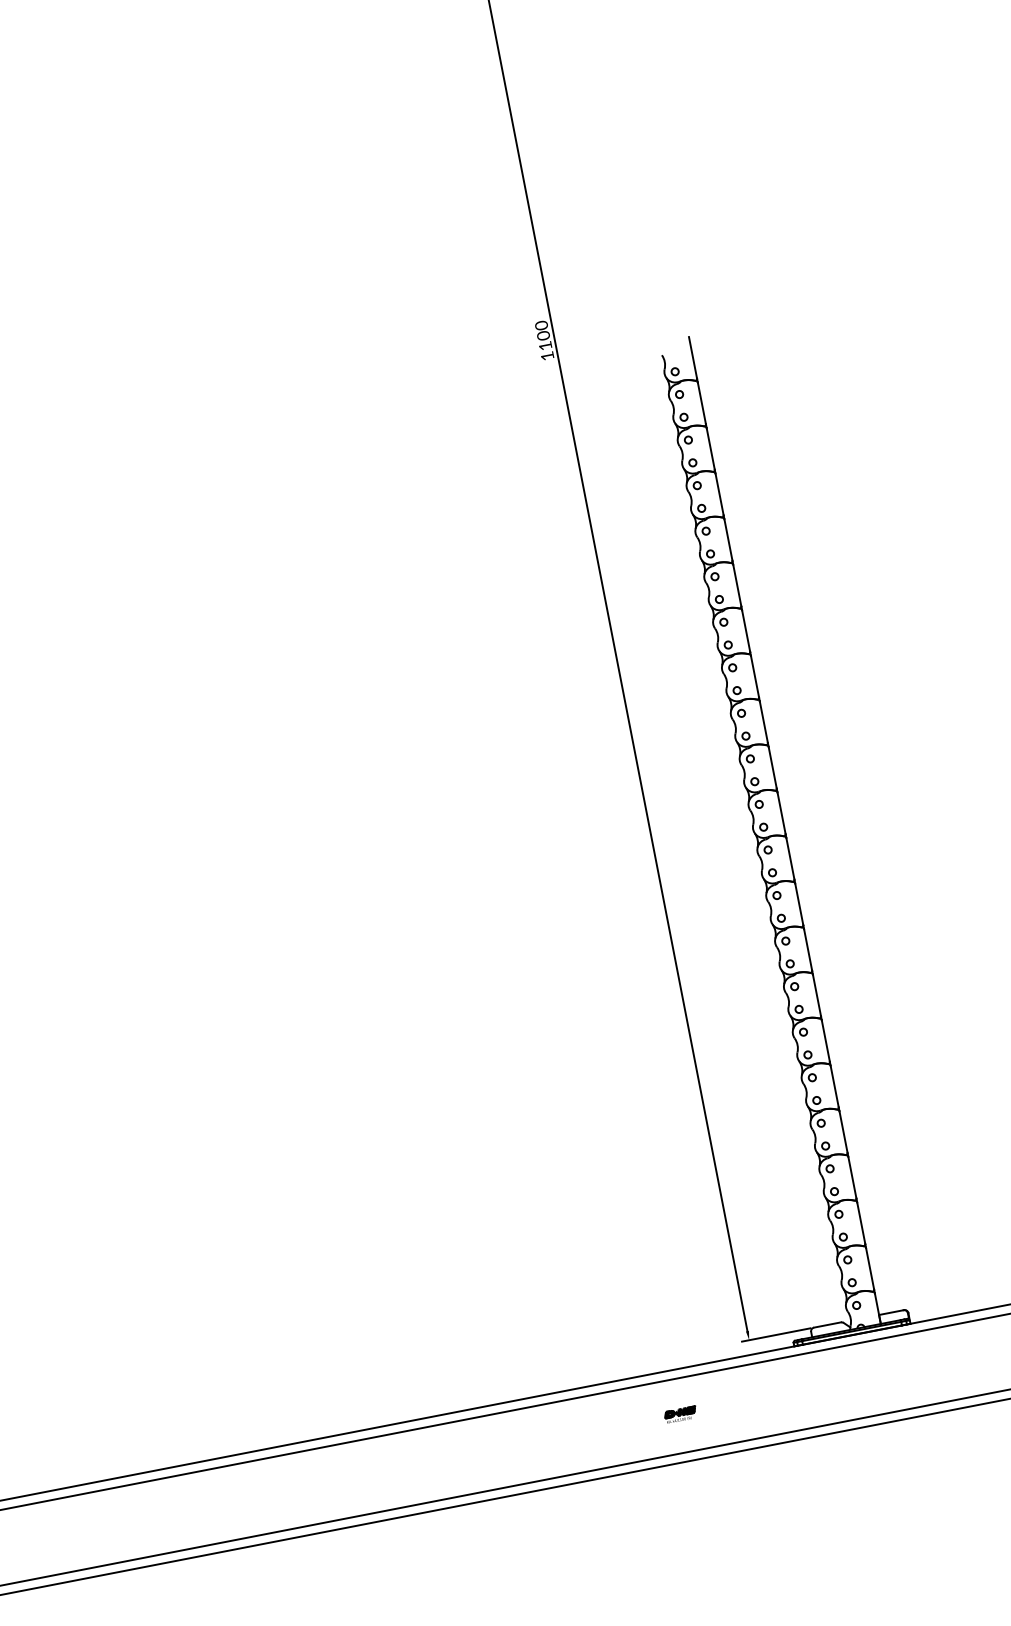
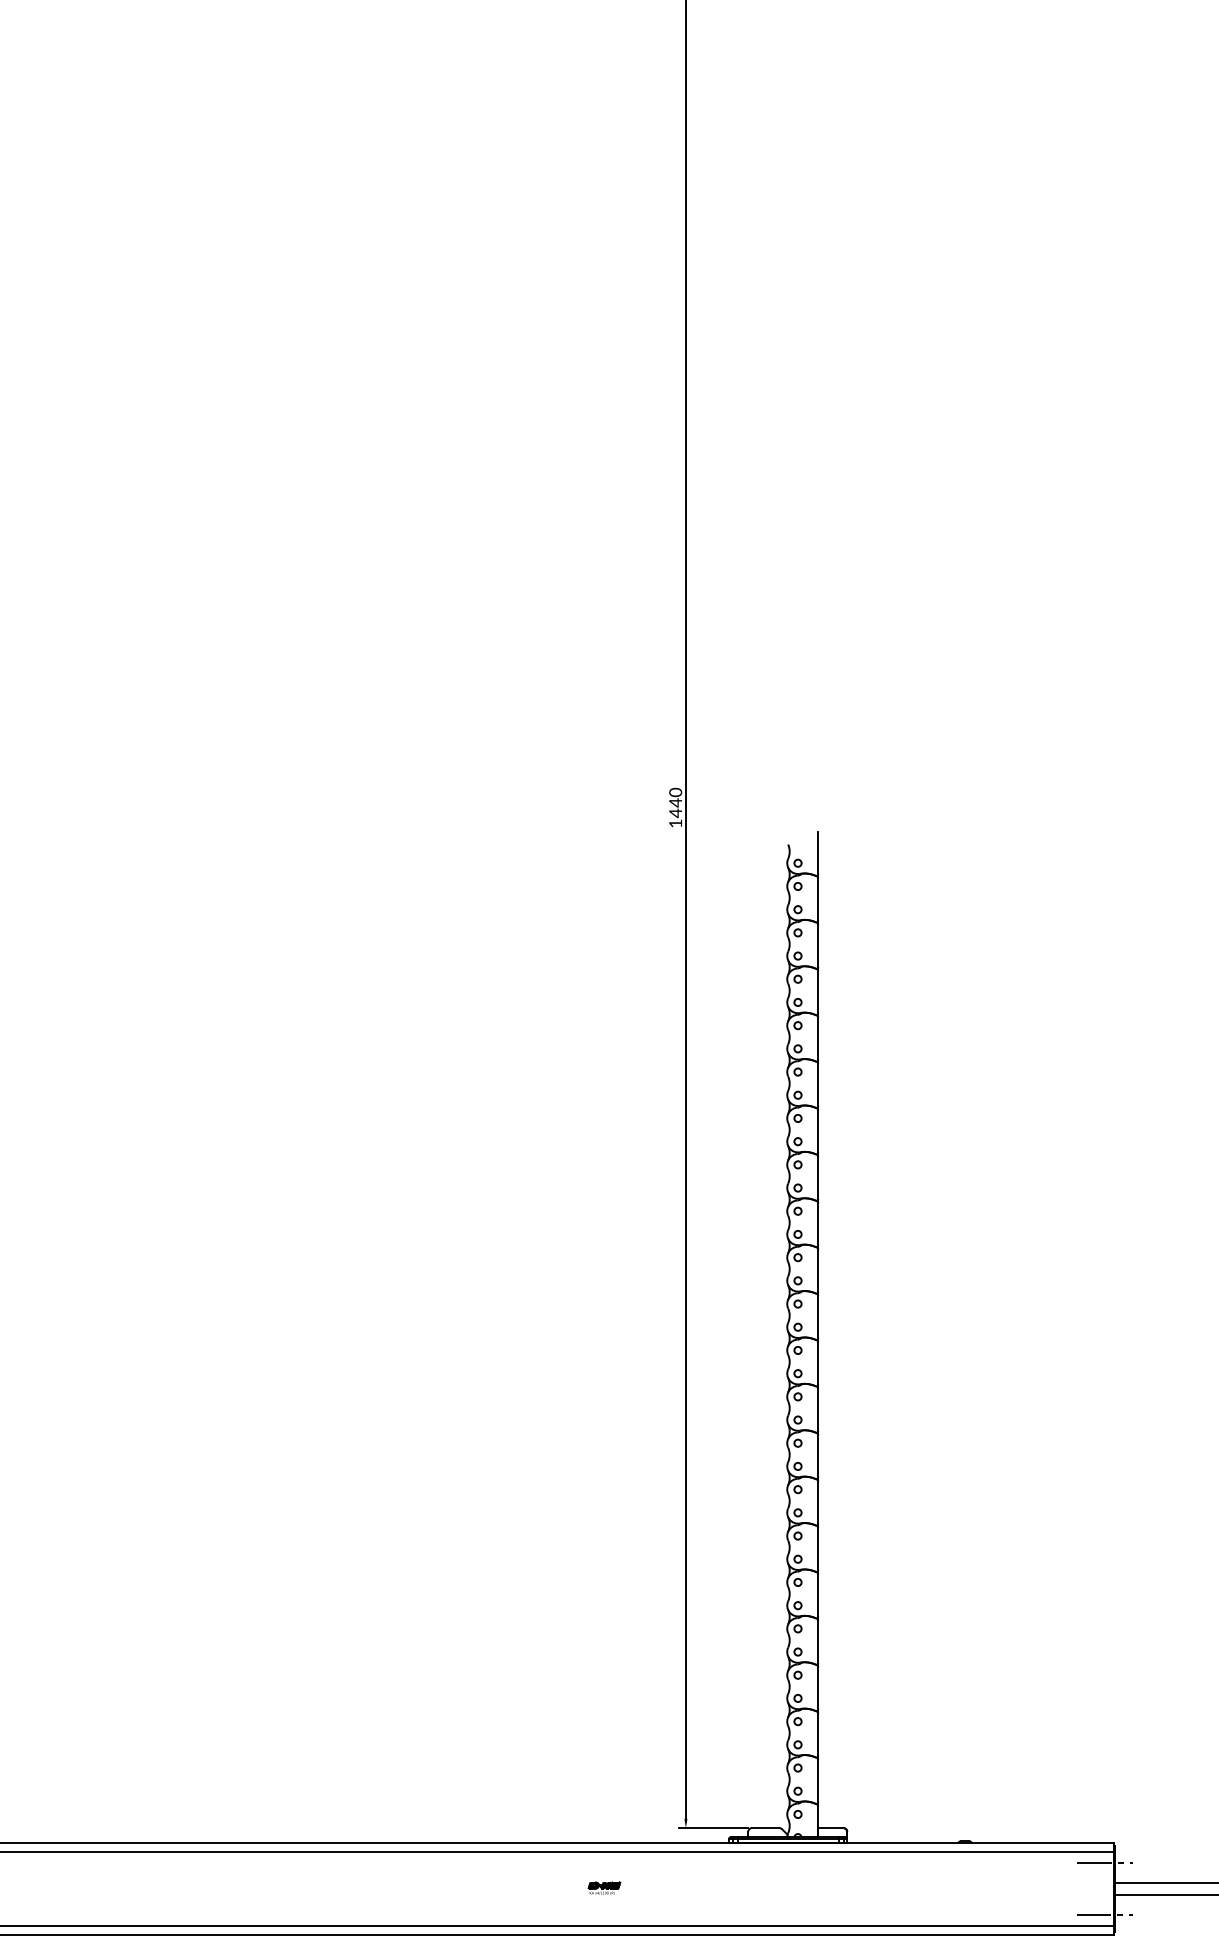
text: (544, 341) -> (675, 808), 1100 -> 1440

